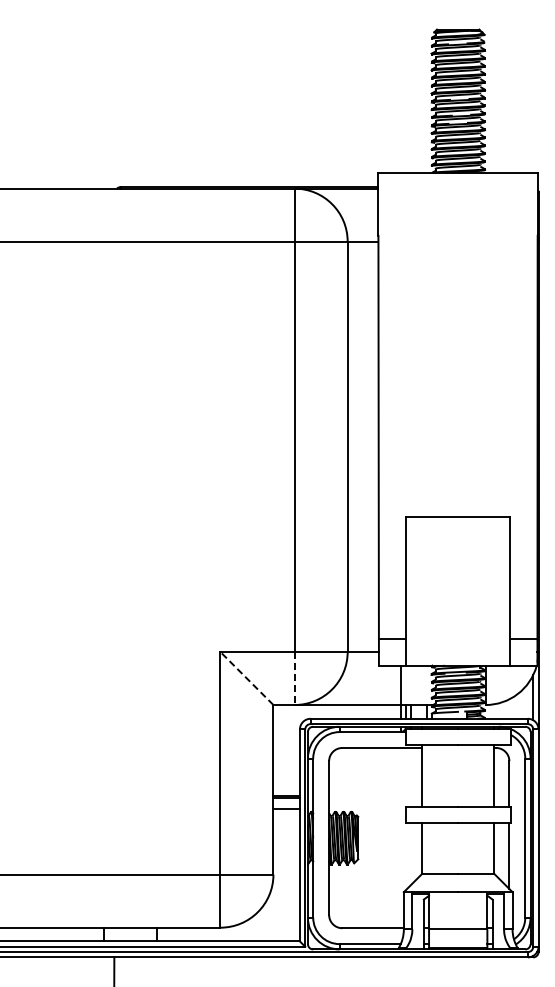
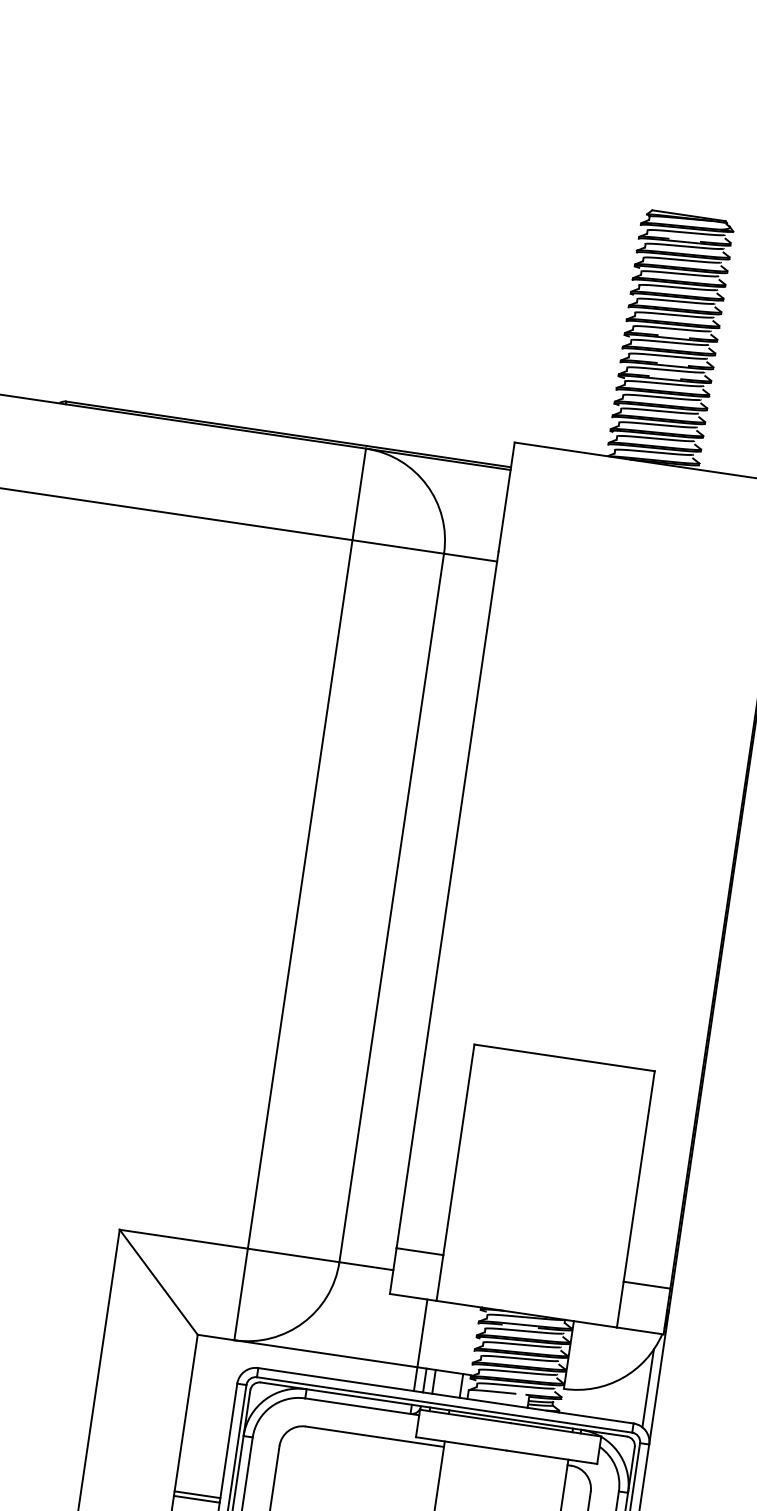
line: (246, 678) -> (157, 1282), dashed -> solid
line: (294, 678) -> (240, 1294), dashed -> solid

